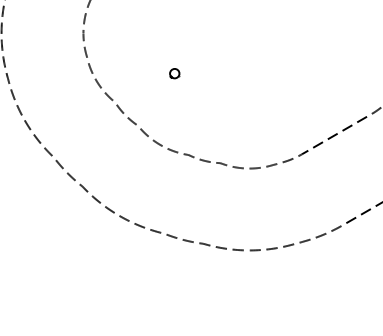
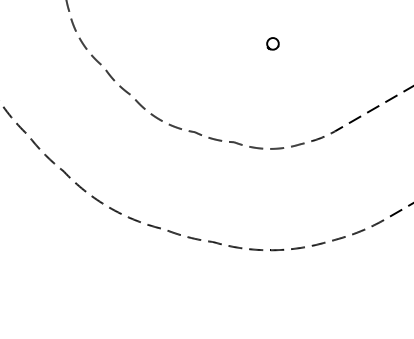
circle: (174, 73) -> (272, 43), moved

